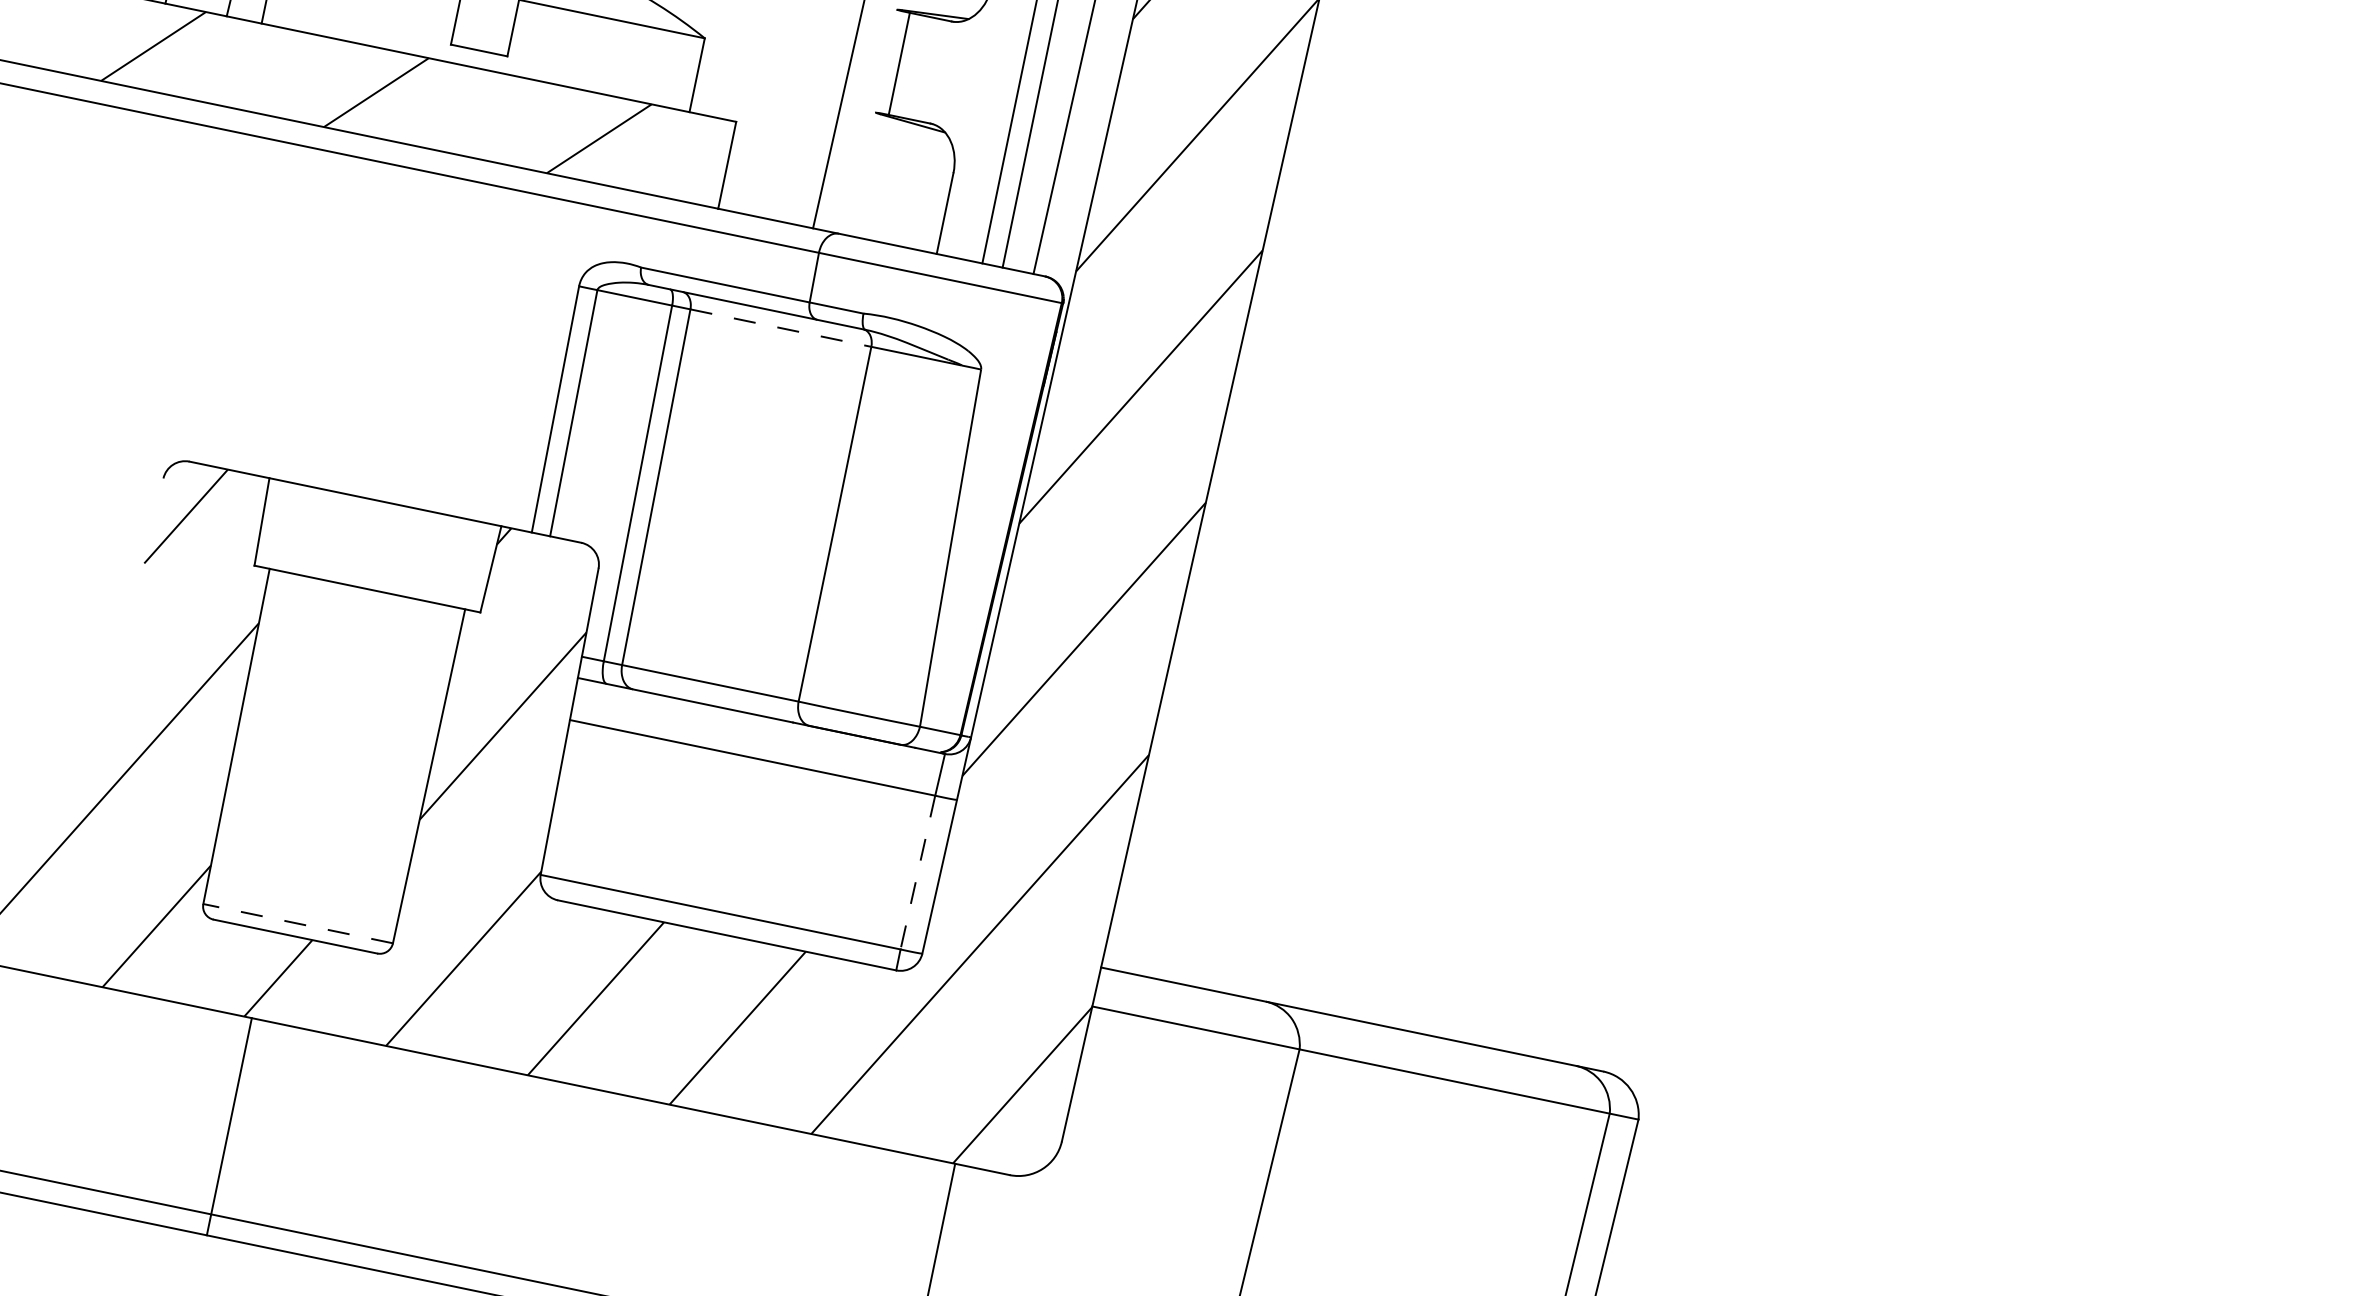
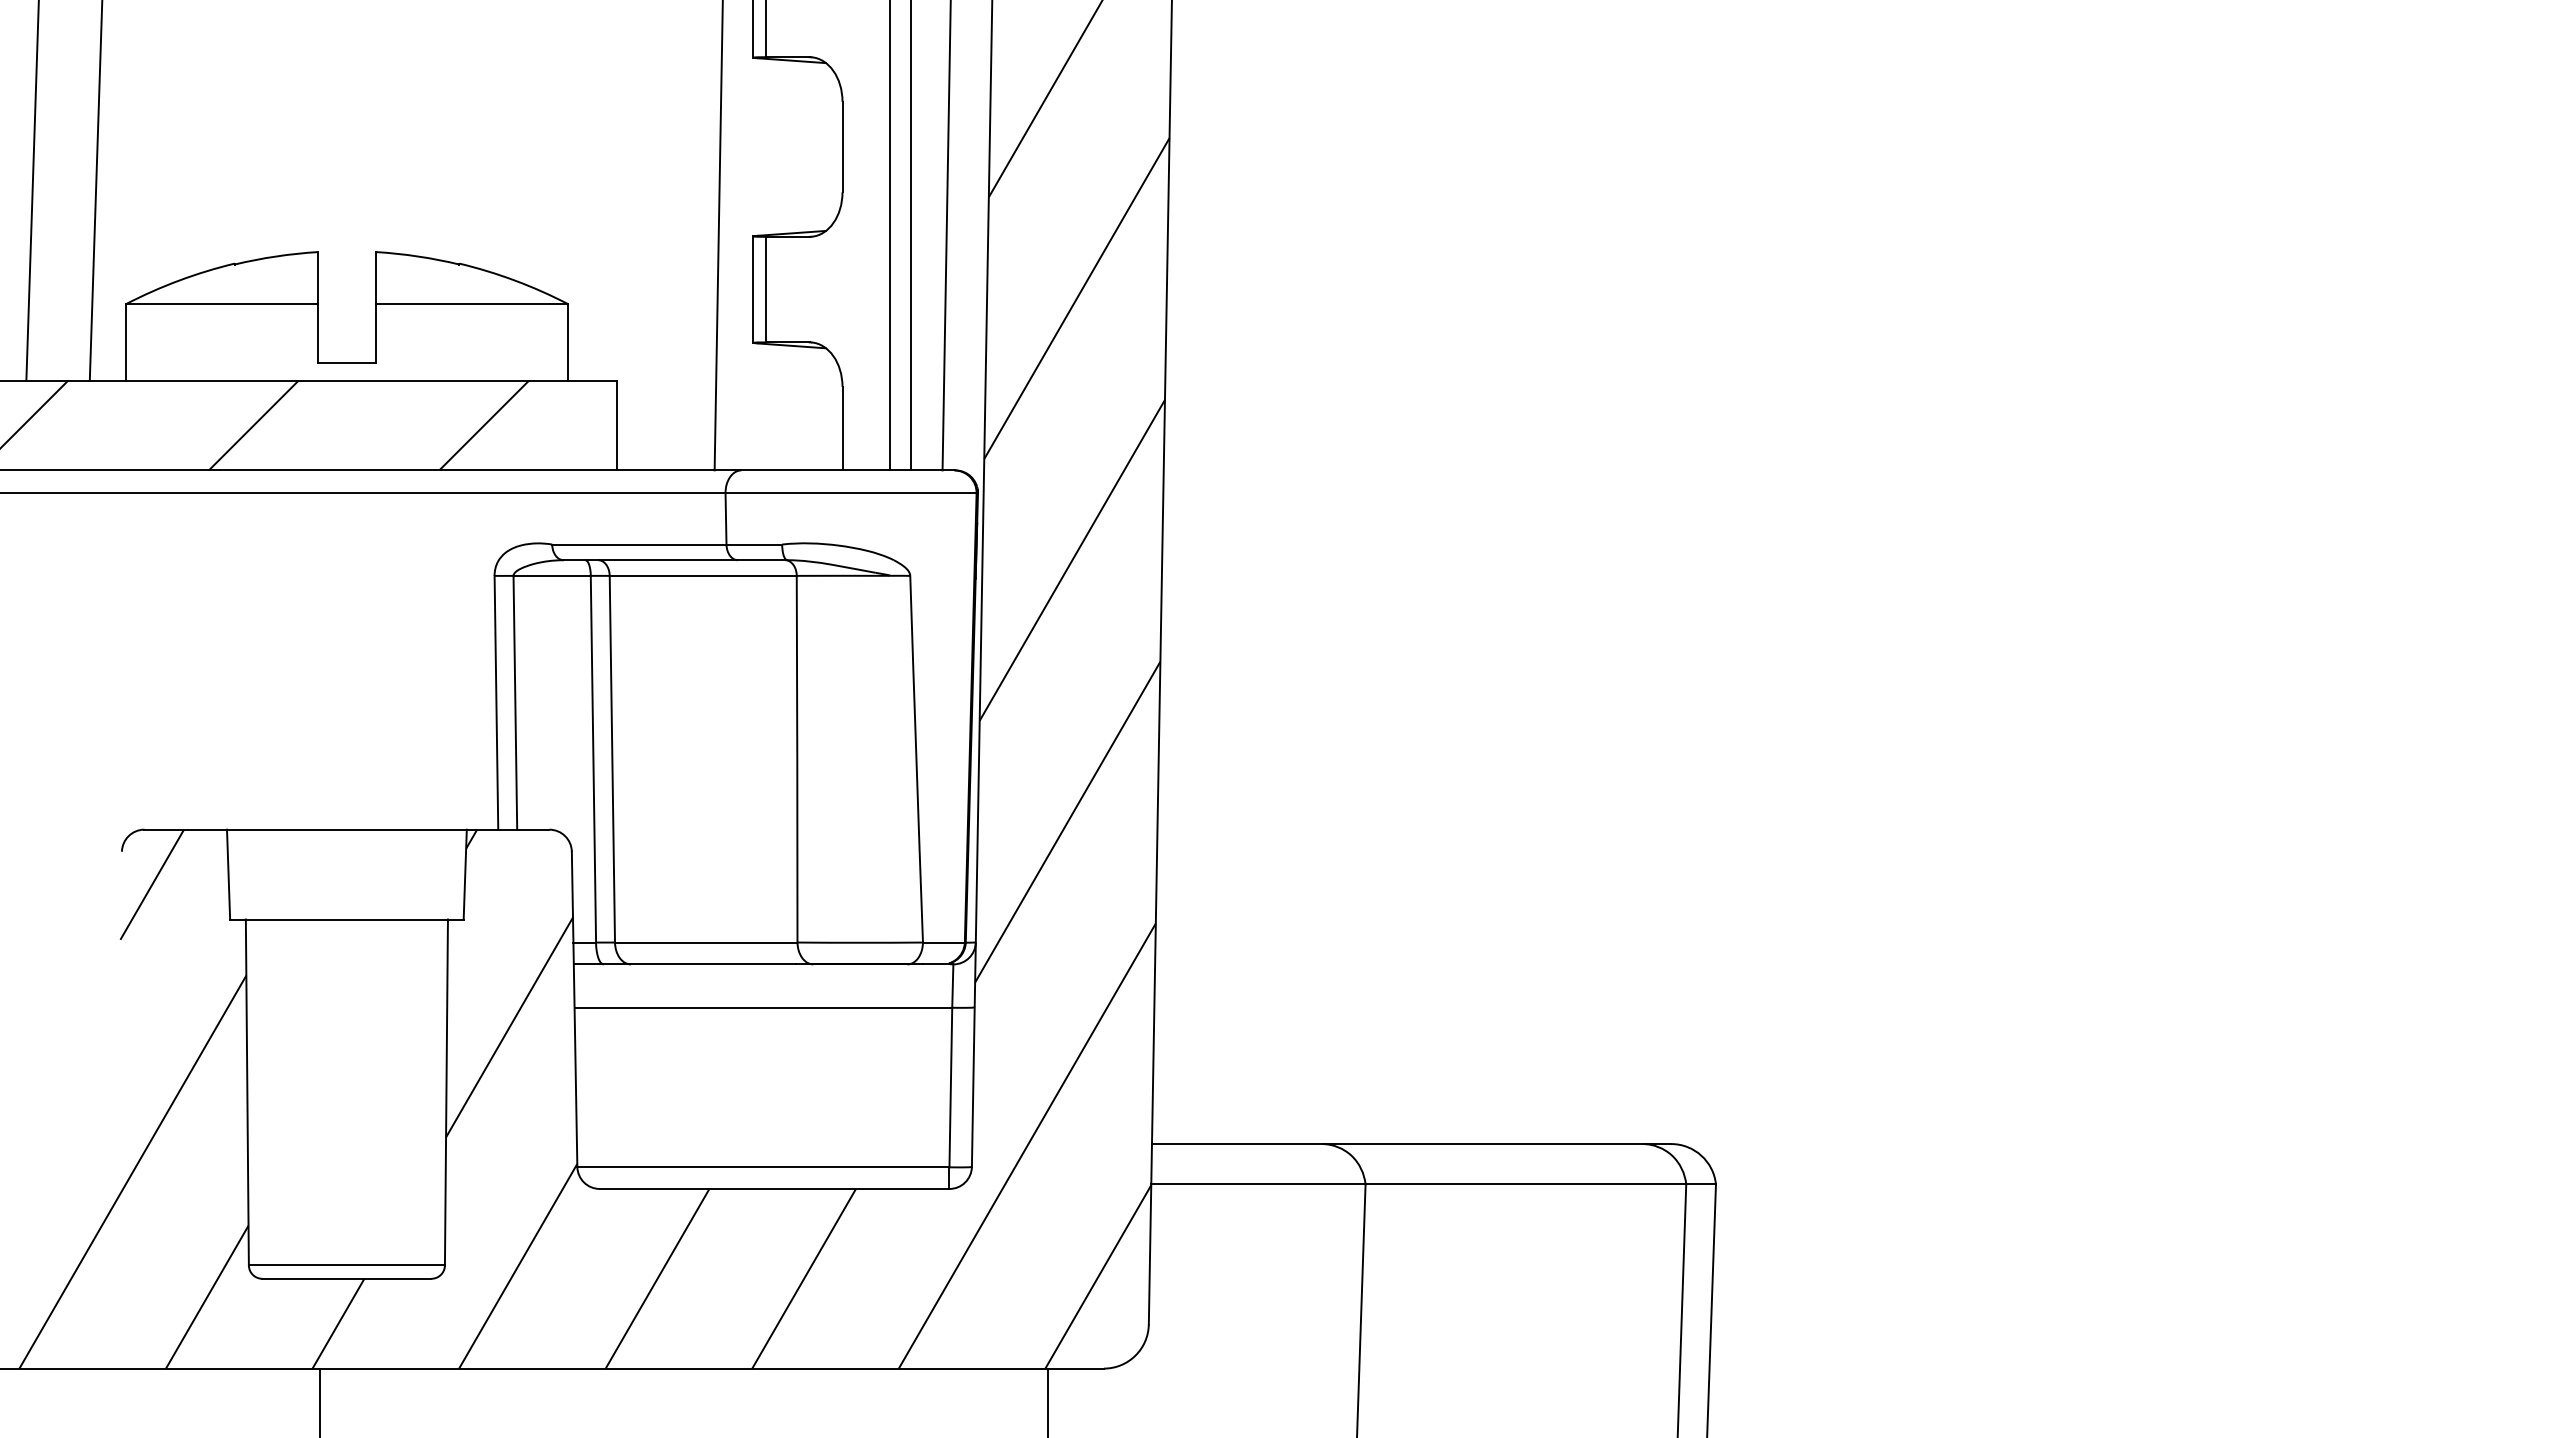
line: (886, 61) -> (753, 289), added
line: (781, 327) -> (703, 575), dashed -> solid
line: (917, 872) -> (950, 1087), dashed -> solid
line: (297, 923) -> (346, 1265), dashed -> solid

